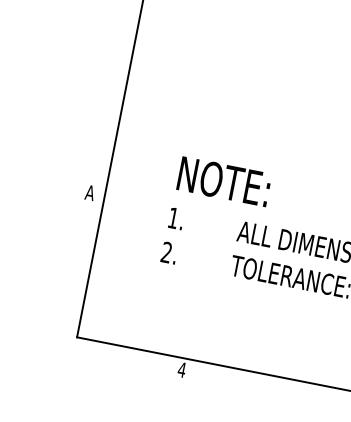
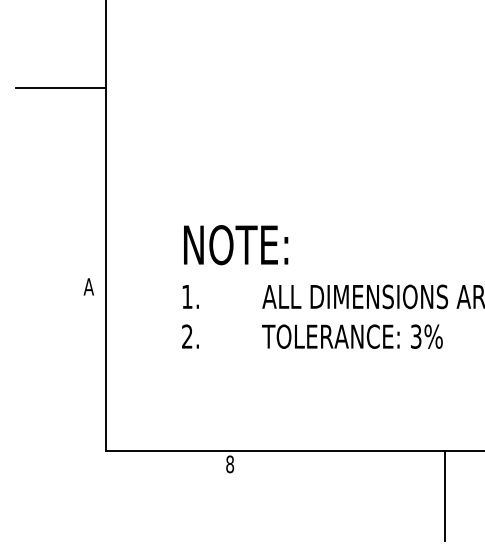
line: (99, 16) -> (60, 87), added
text: (181, 369) -> (229, 464), 4 -> 8

